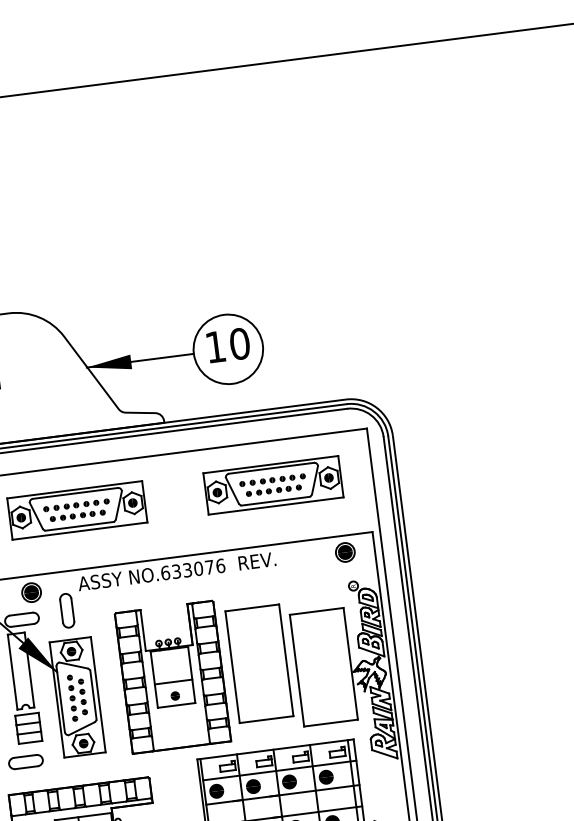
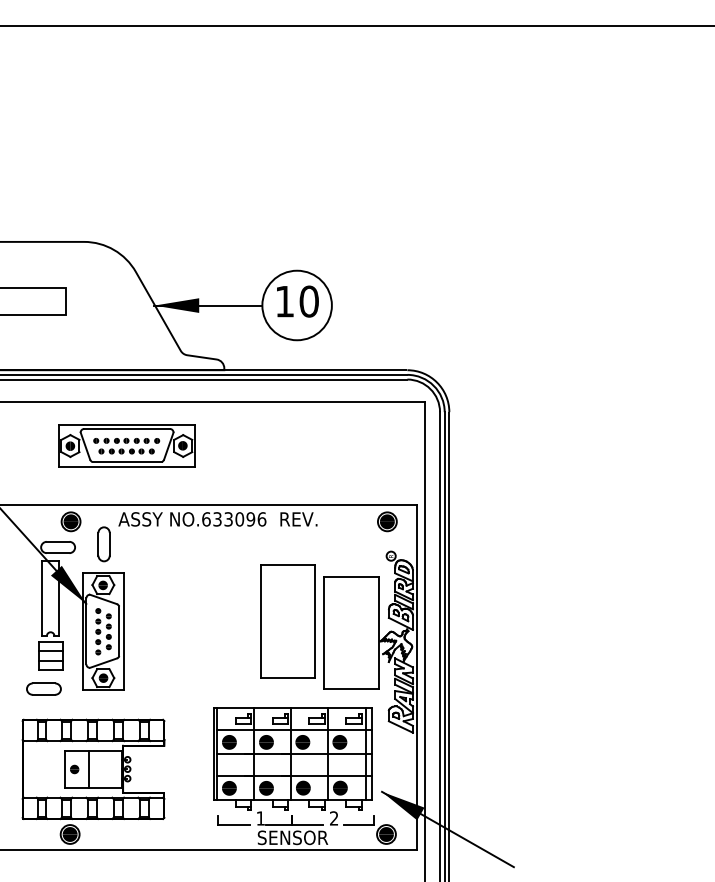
part: (273, 484) -> (324, 445), removed
text: (209, 567) -> (250, 519), NO.633076 -> NO.633096
part: (172, 677) -> (200, 623), removed

